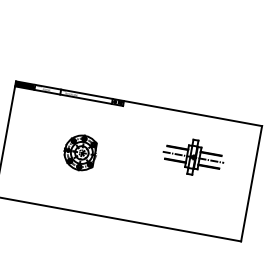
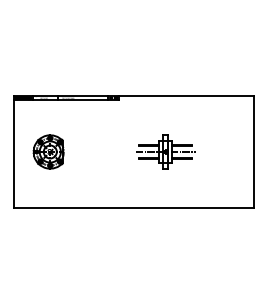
part: (80, 152) -> (48, 151), moved
part: (193, 156) -> (165, 151), moved

